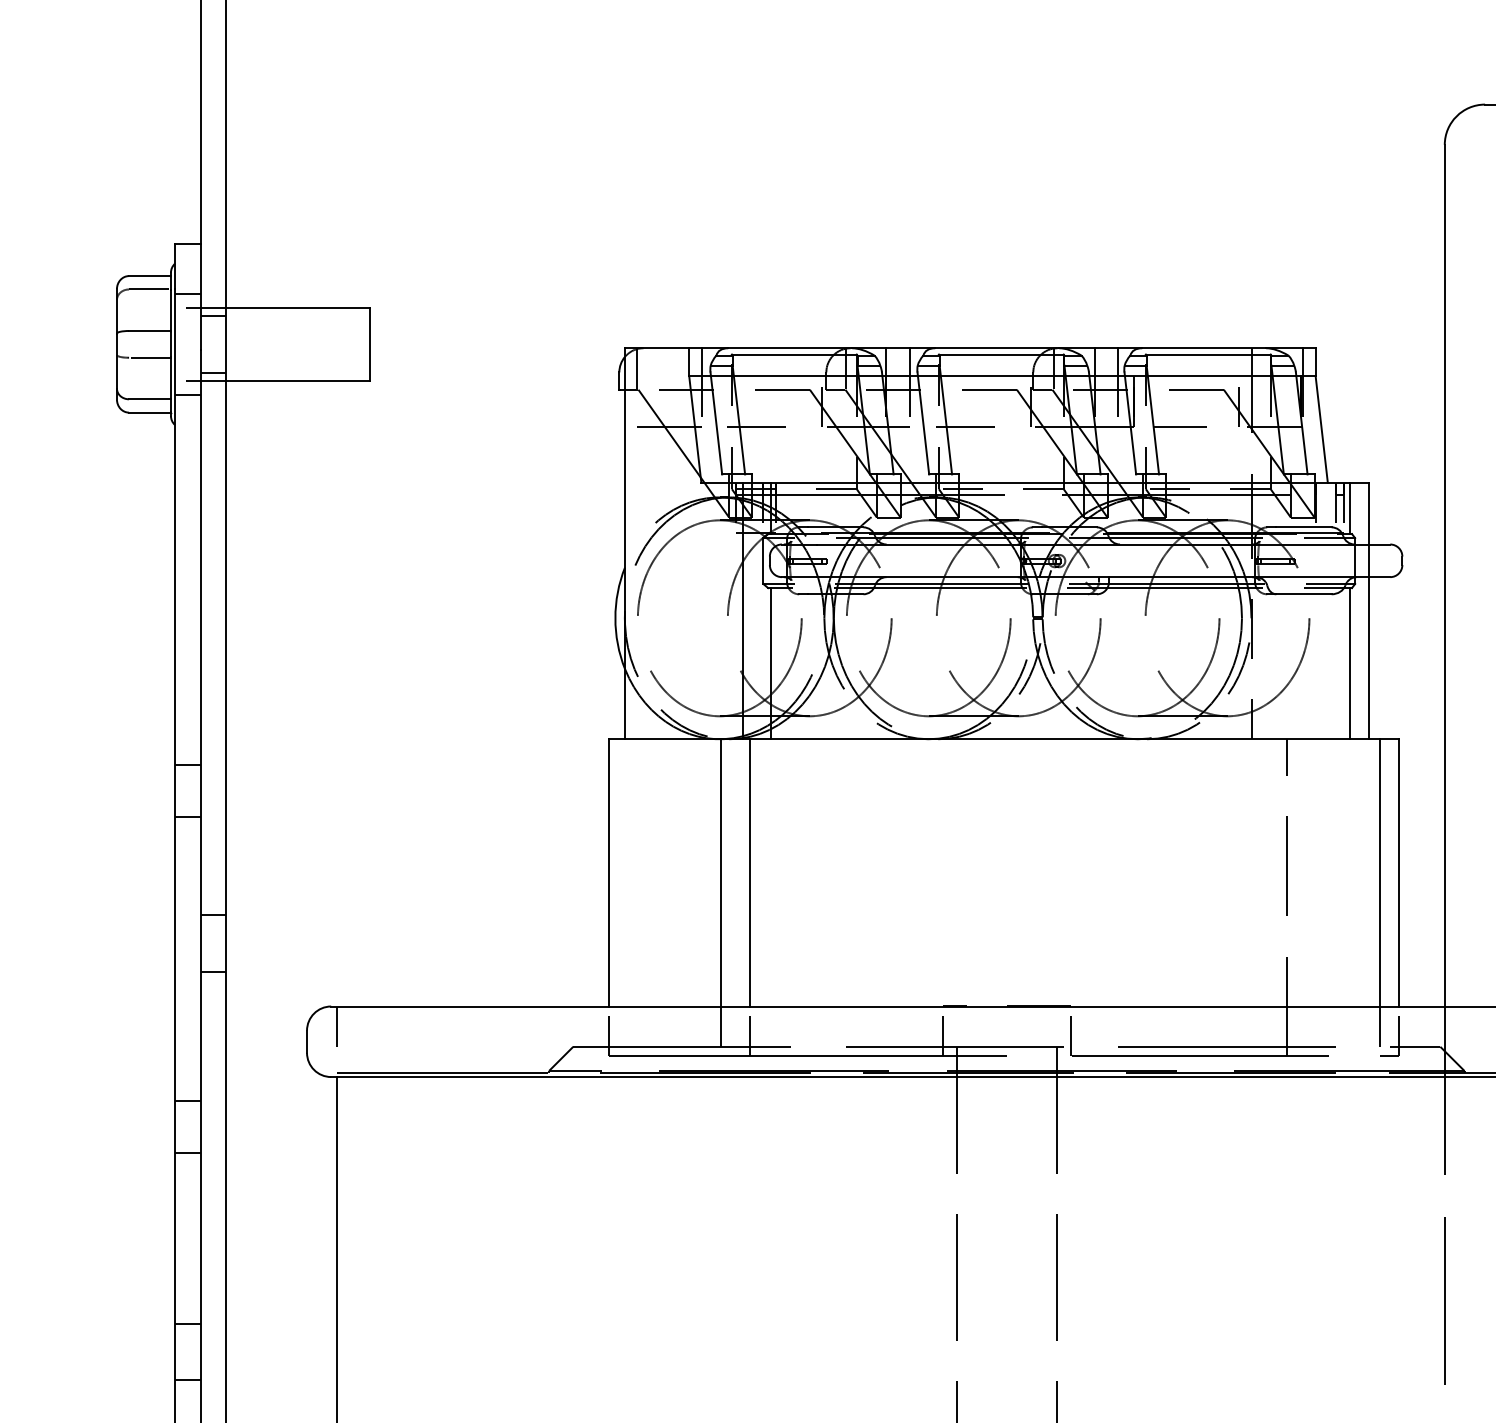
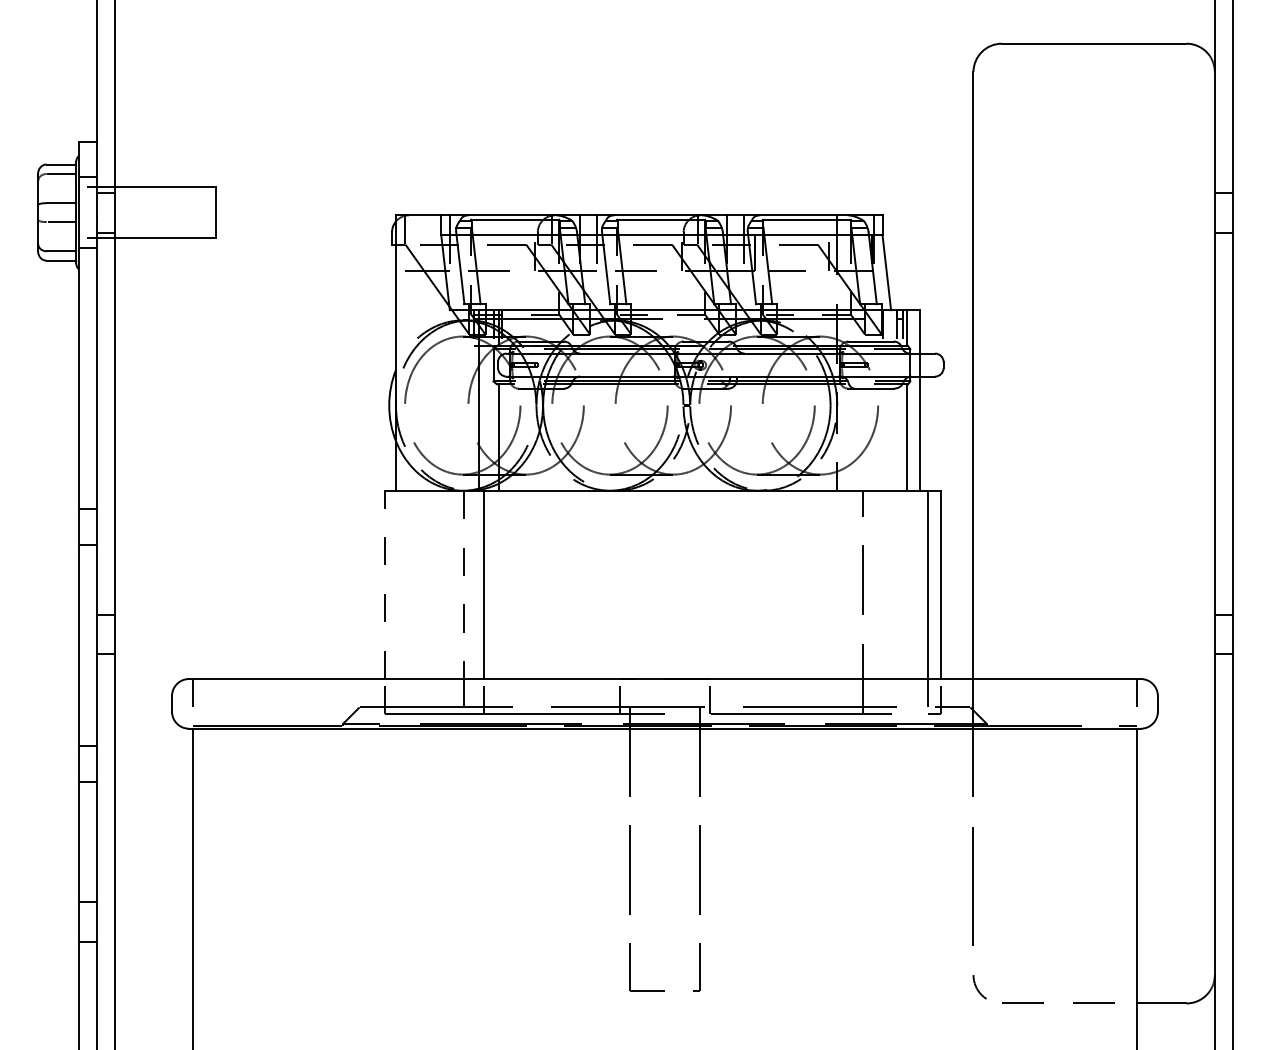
line: (610, 872) -> (385, 584), solid -> dashed
line: (720, 873) -> (463, 585), solid -> dashed

